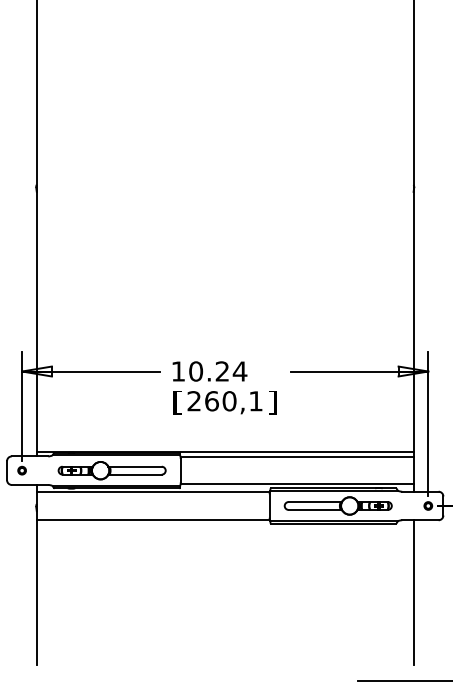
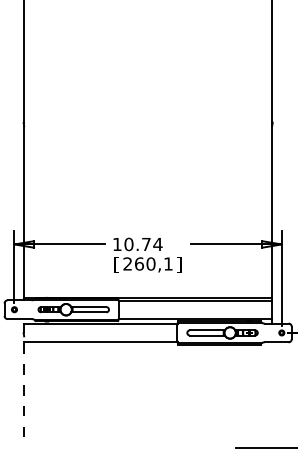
text: (222, 370) -> (146, 243), 10.24 -> 10.74
line: (37, 573) -> (24, 377), solid -> dashed
line: (414, 591) -> (272, 389), removed

